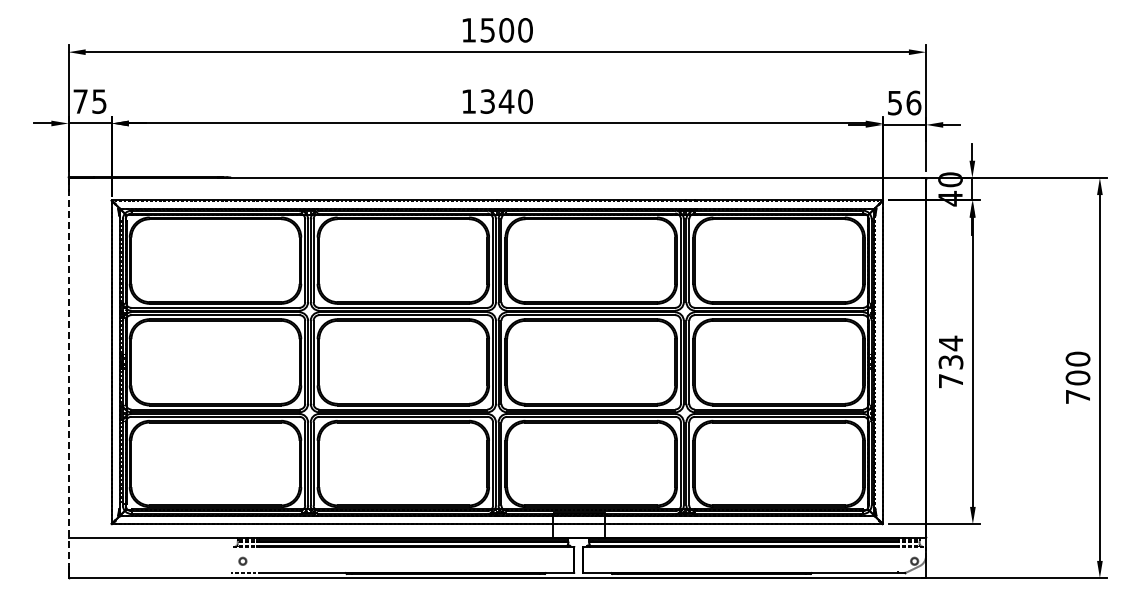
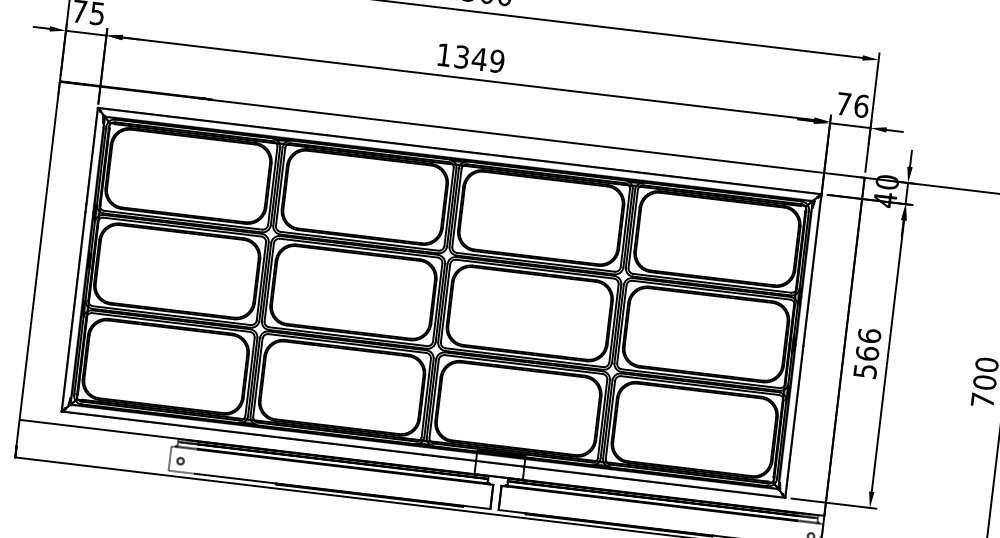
text: (525, 101) -> (497, 61), 1340 -> 1349
text: (894, 103) -> (843, 104), 56 -> 76
text: (950, 361) -> (867, 352), 734 -> 566
line: (68, 373) -> (37, 265), dashed -> solid
line: (231, 559) -> (170, 458), added

